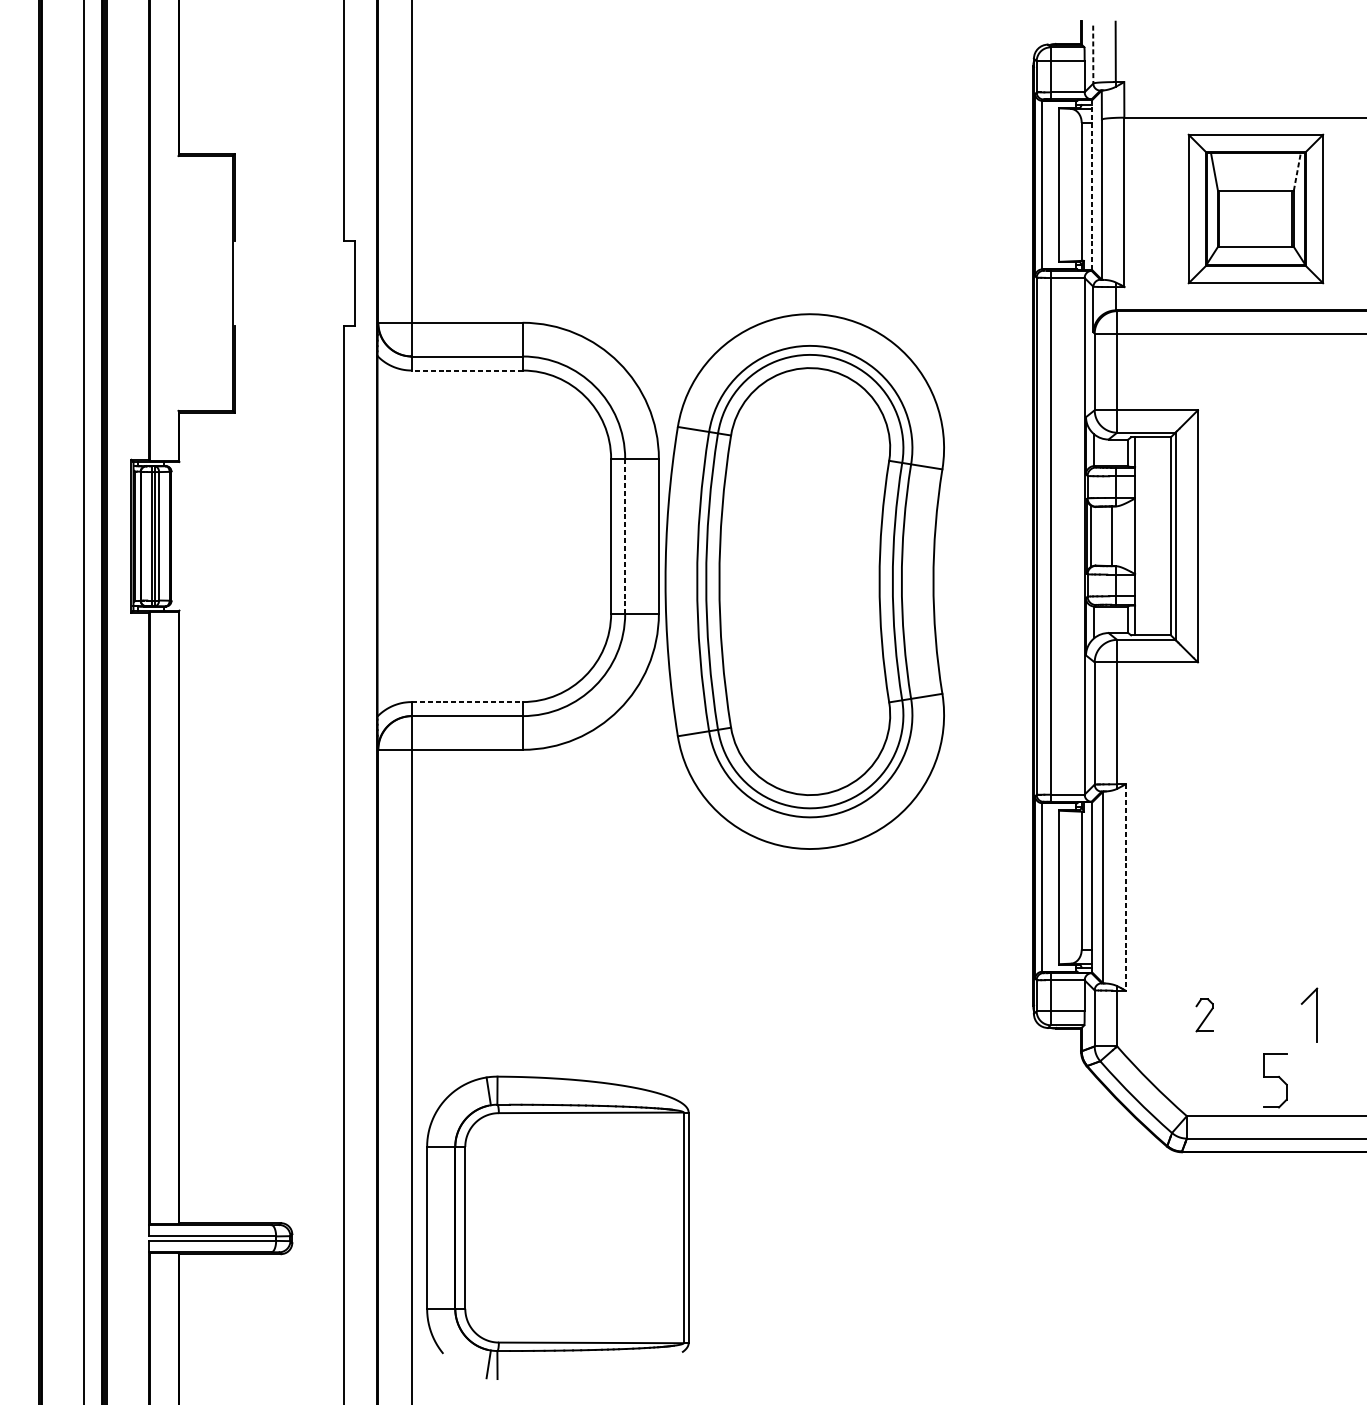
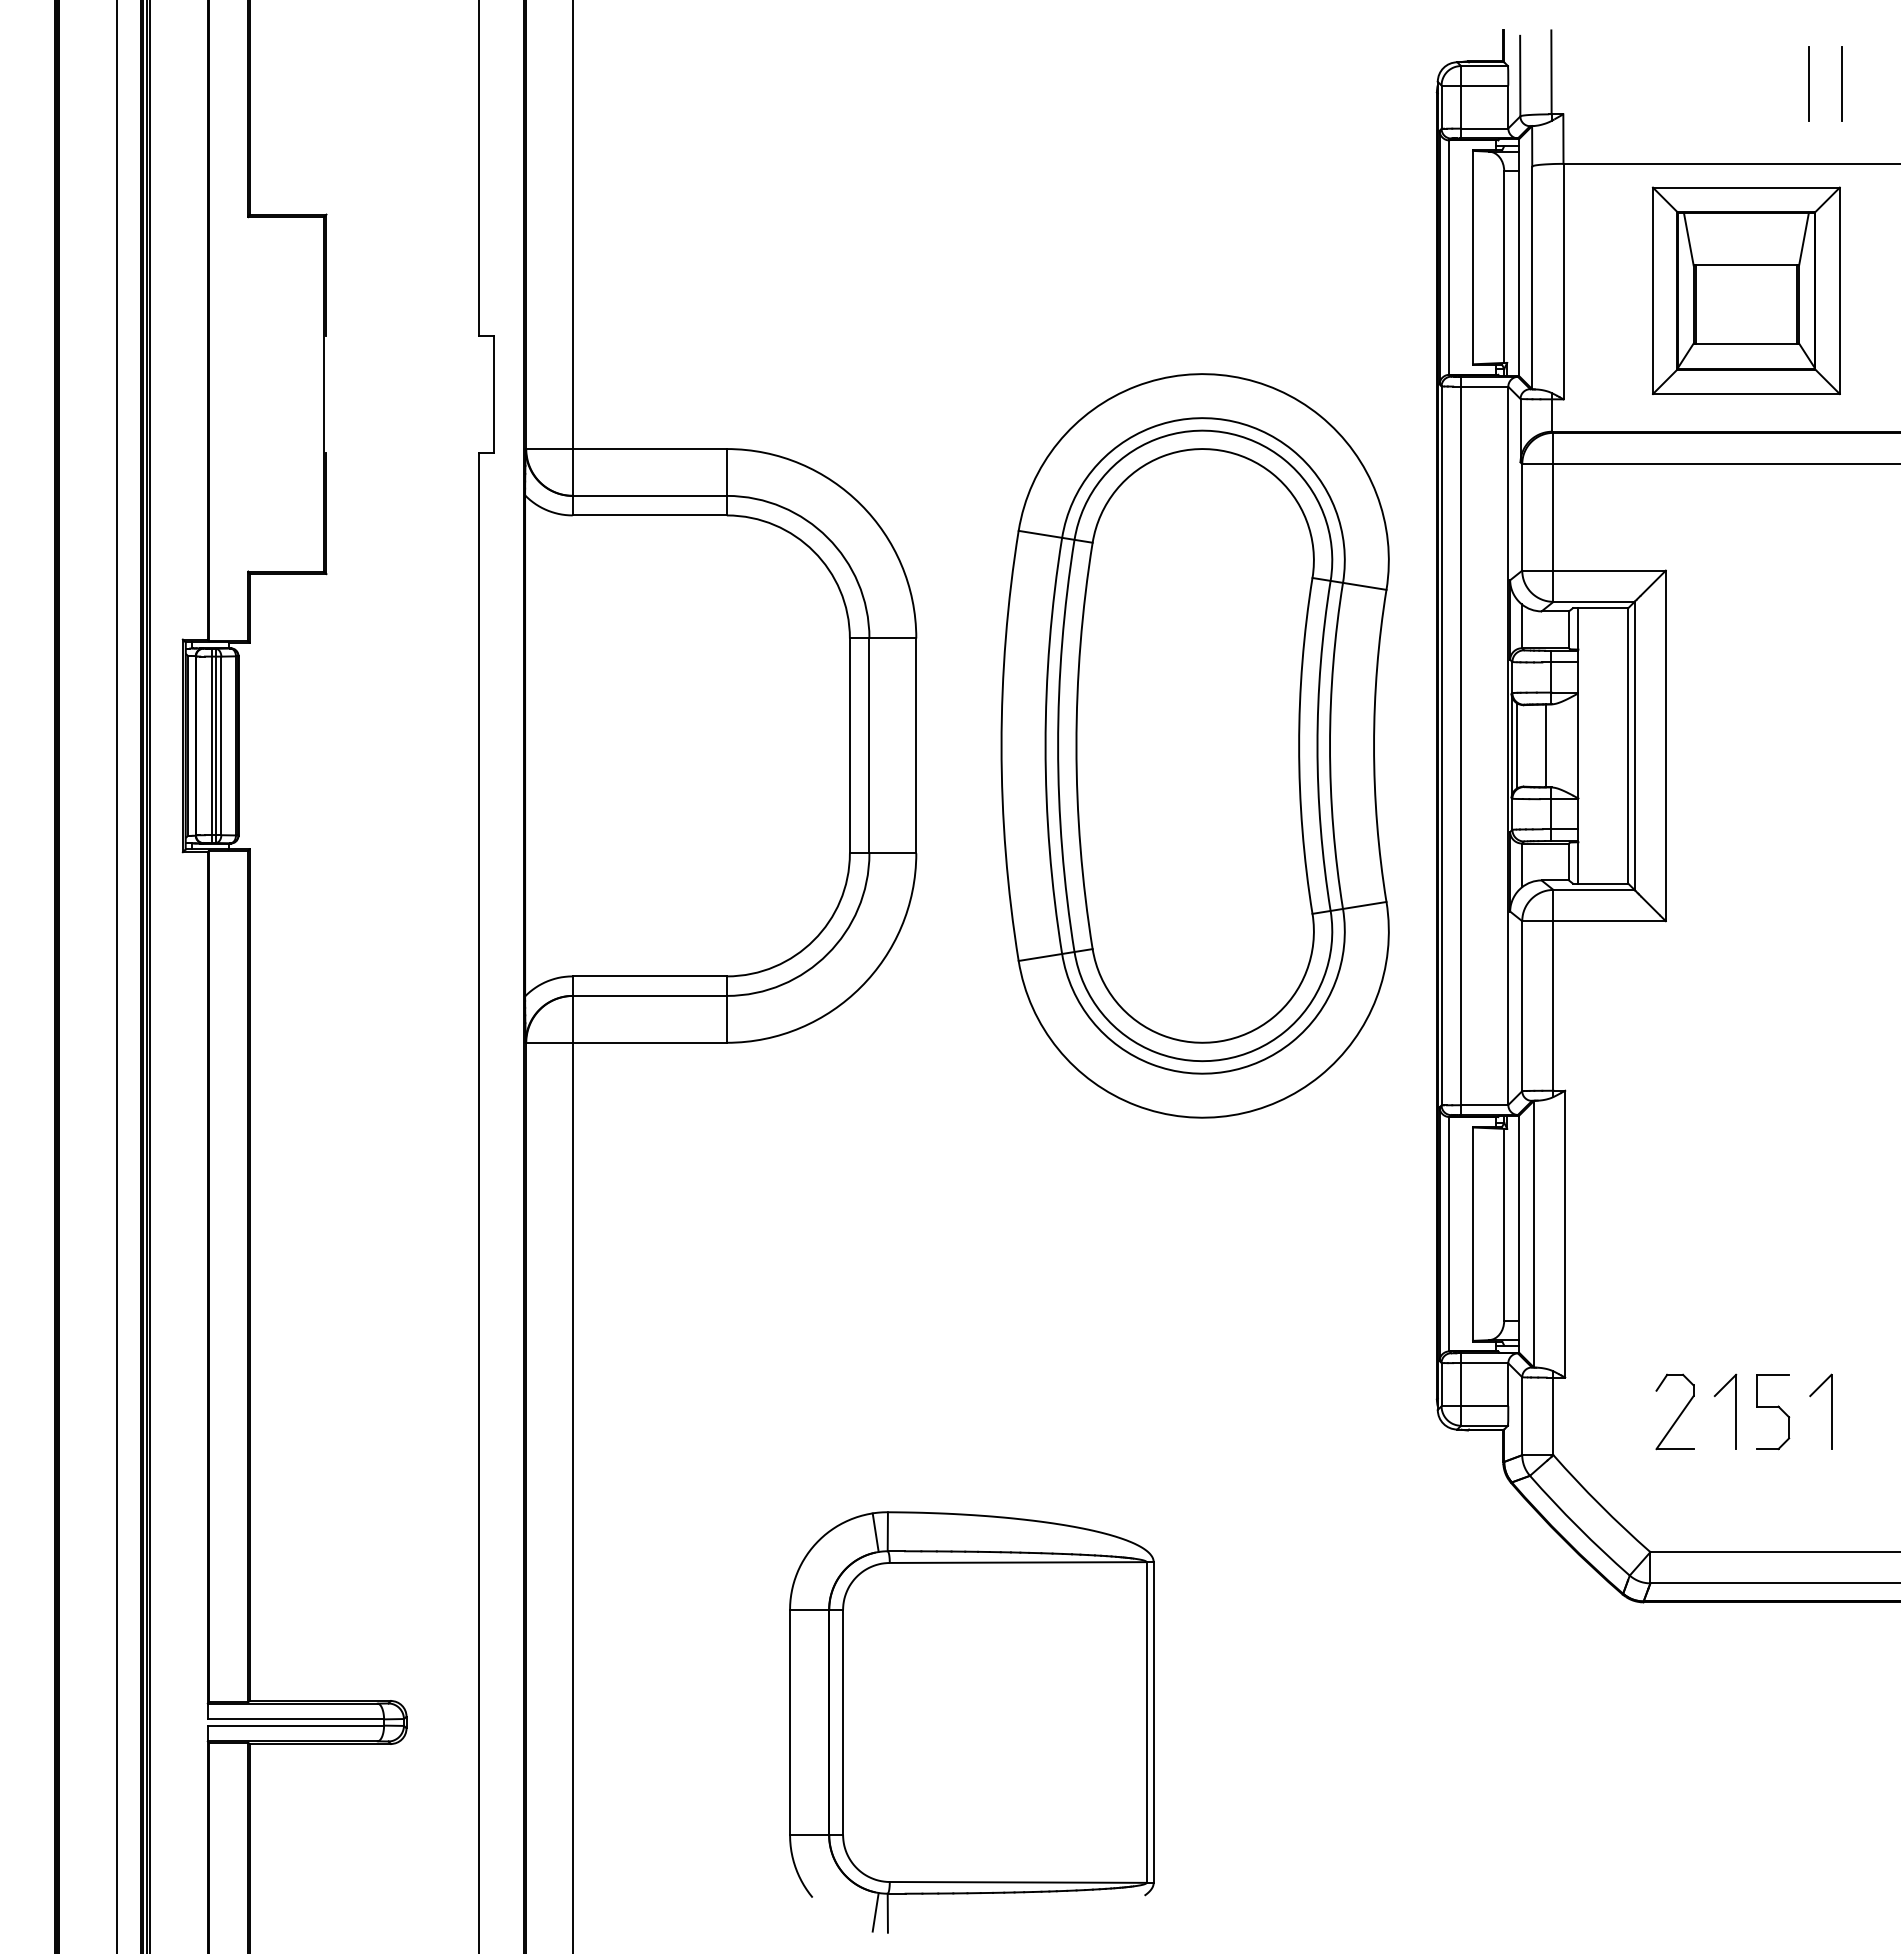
line: (1093, 54) -> (1520, 76), dashed -> solid
line: (1300, 59) -> (1808, 83), added
line: (1325, 59) -> (1842, 83), added
line: (1297, 172) -> (1804, 239), dashed -> solid
line: (1092, 185) -> (1519, 257), dashed -> solid
line: (467, 370) -> (649, 515), dashed -> solid
line: (625, 536) -> (869, 746), dashed -> solid
part: (804, 581) -> (1194, 745), moved
line: (467, 702) -> (650, 976), dashed -> solid
line: (1125, 887) -> (1565, 1234), dashed -> solid
part: (1204, 1014) -> (1674, 1411), size x1.67
part: (1248, 1014) -> (1735, 1411), added
part: (1275, 1081) -> (1773, 1412), moved
part: (557, 1227) -> (971, 1722), moved

